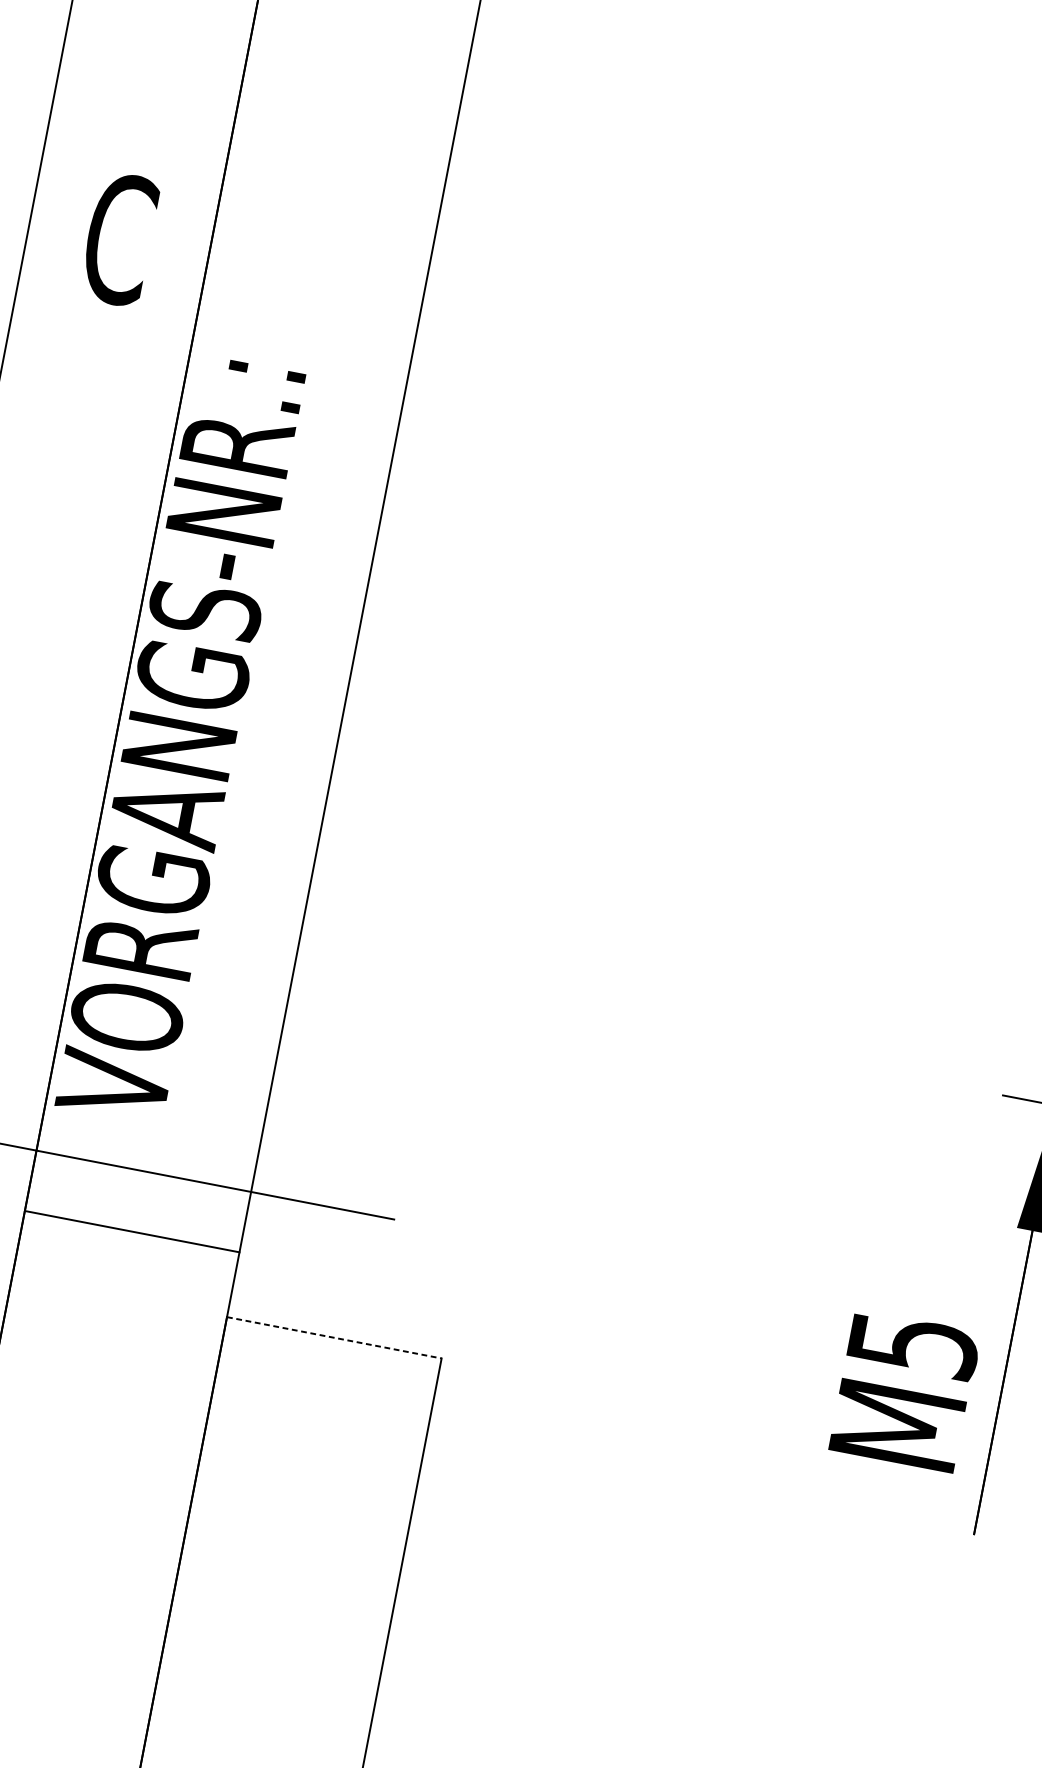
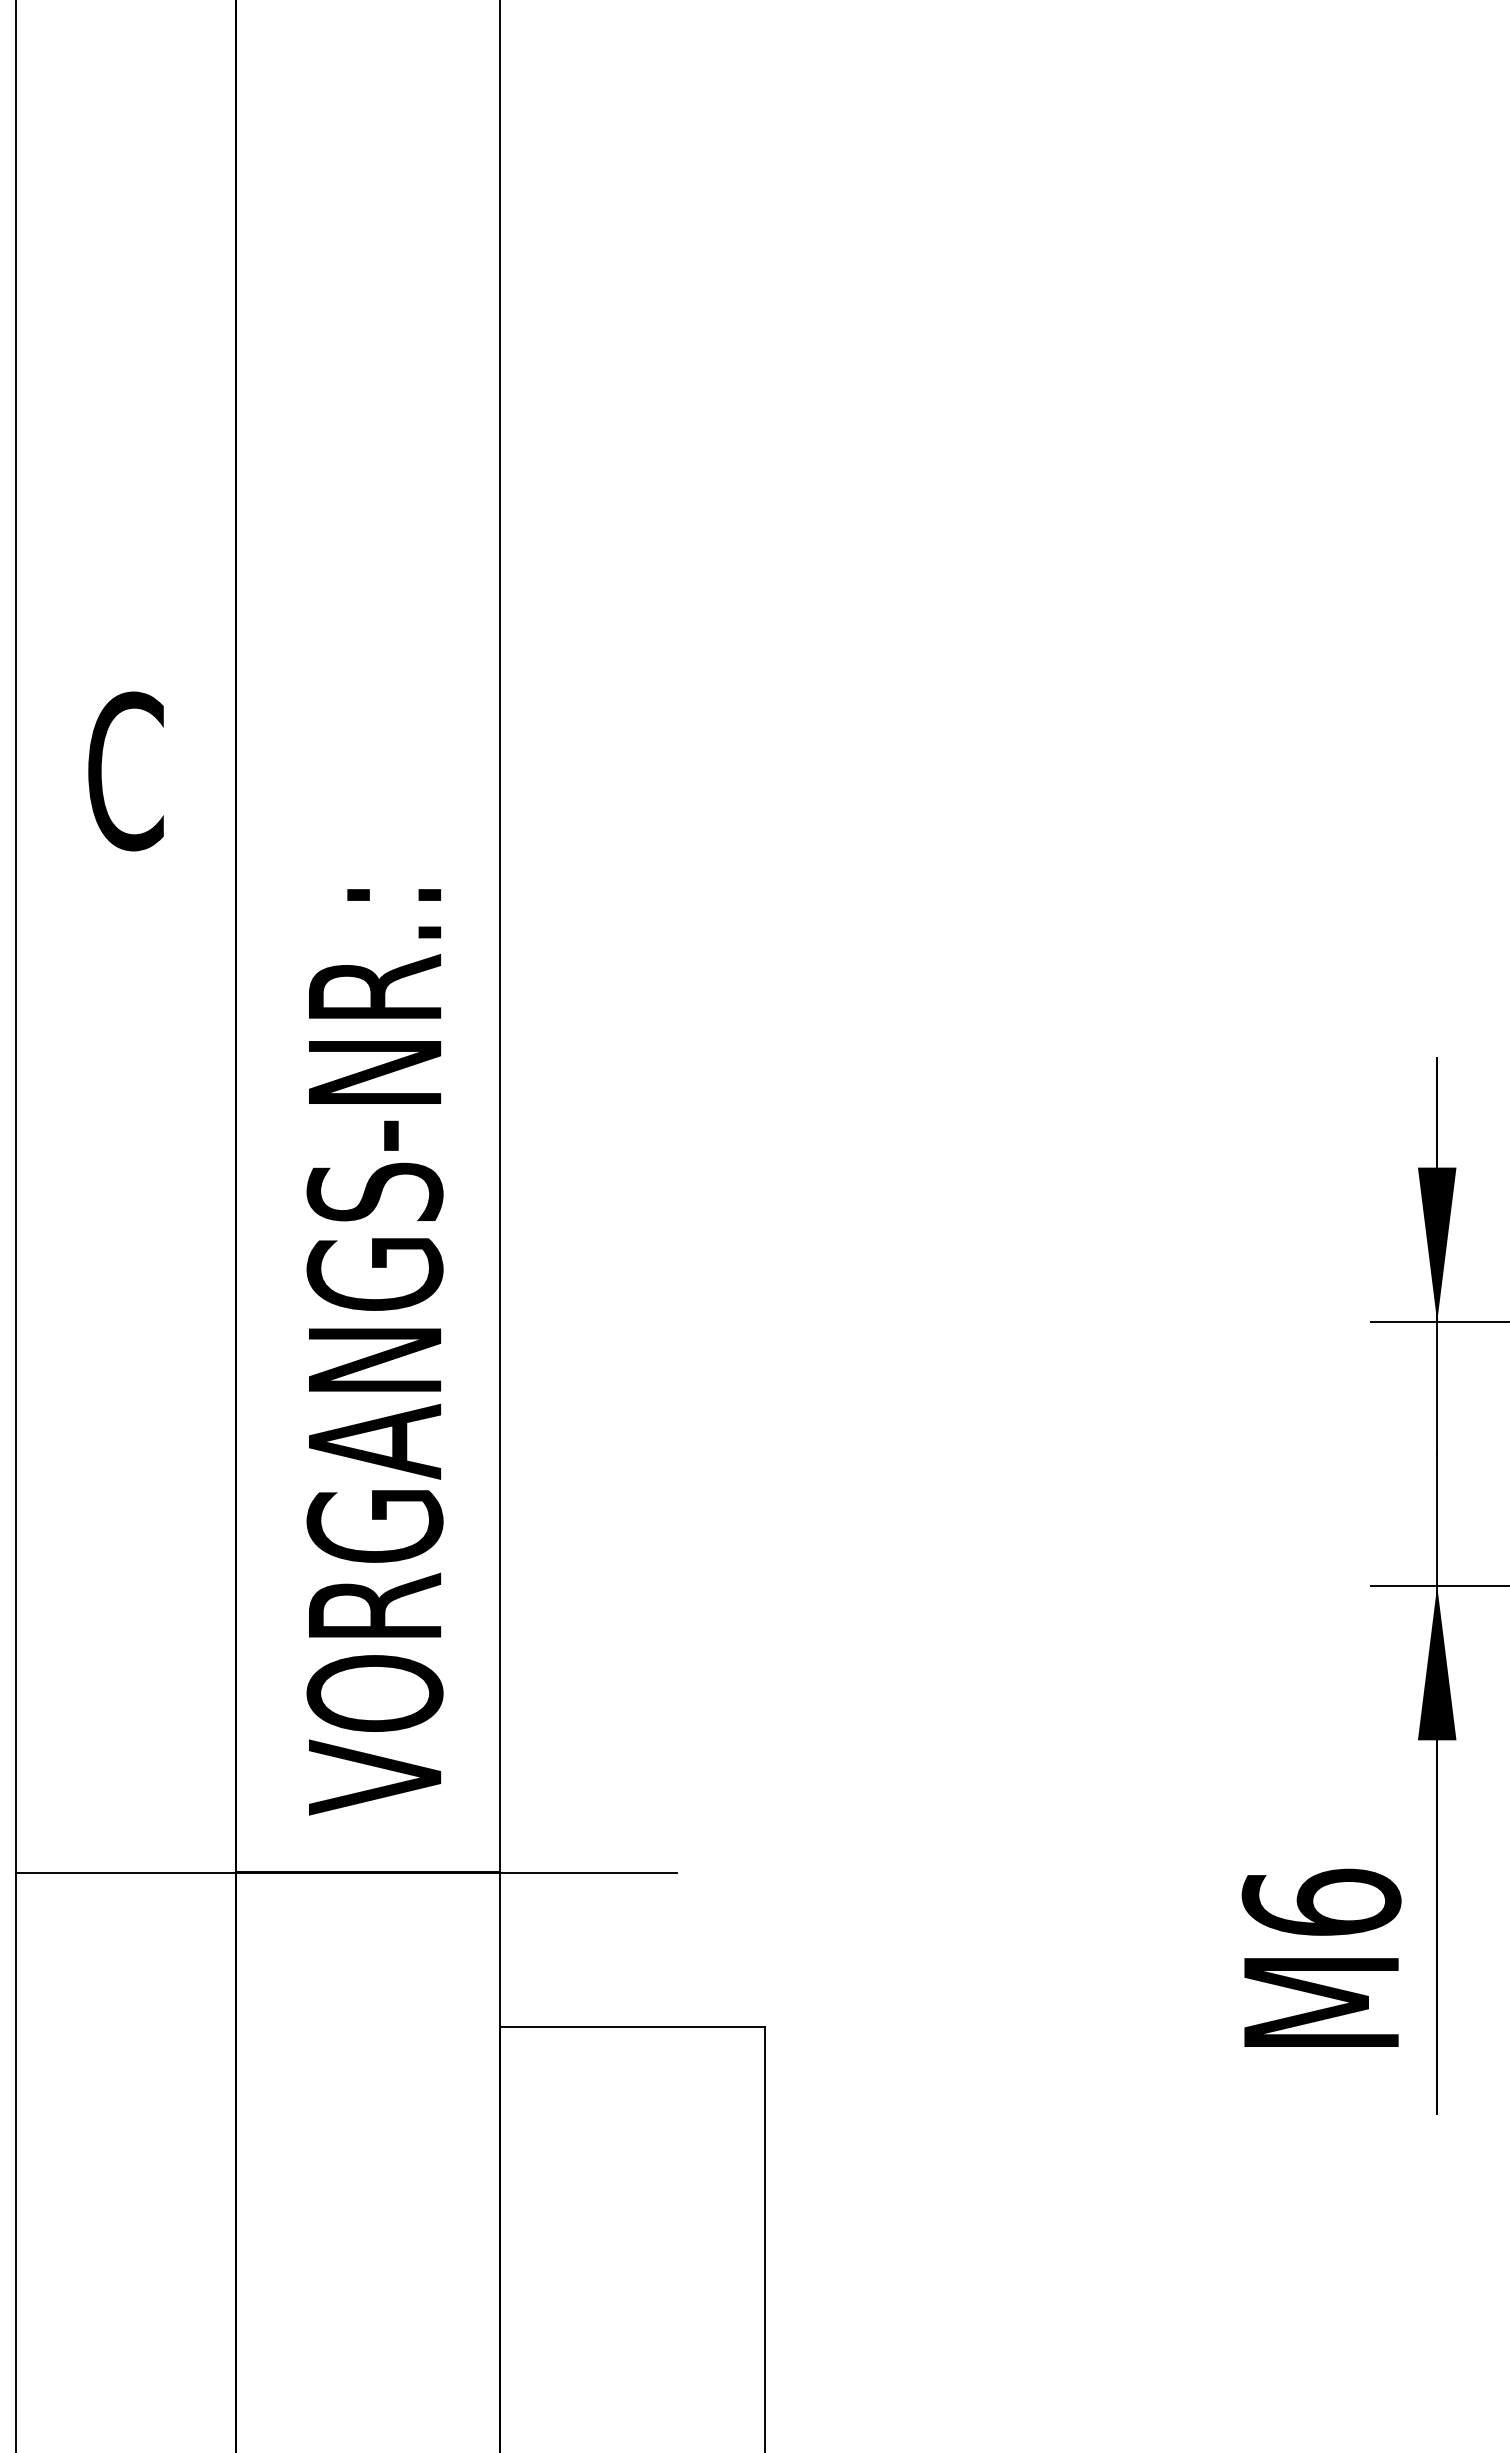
text: (179, 740) -> (374, 1352), moved
line: (132, 1232) -> (368, 1872), moved
line: (335, 1337) -> (633, 2026), dashed -> solid
text: (913, 1343) -> (1321, 1901), M5 -> M6

